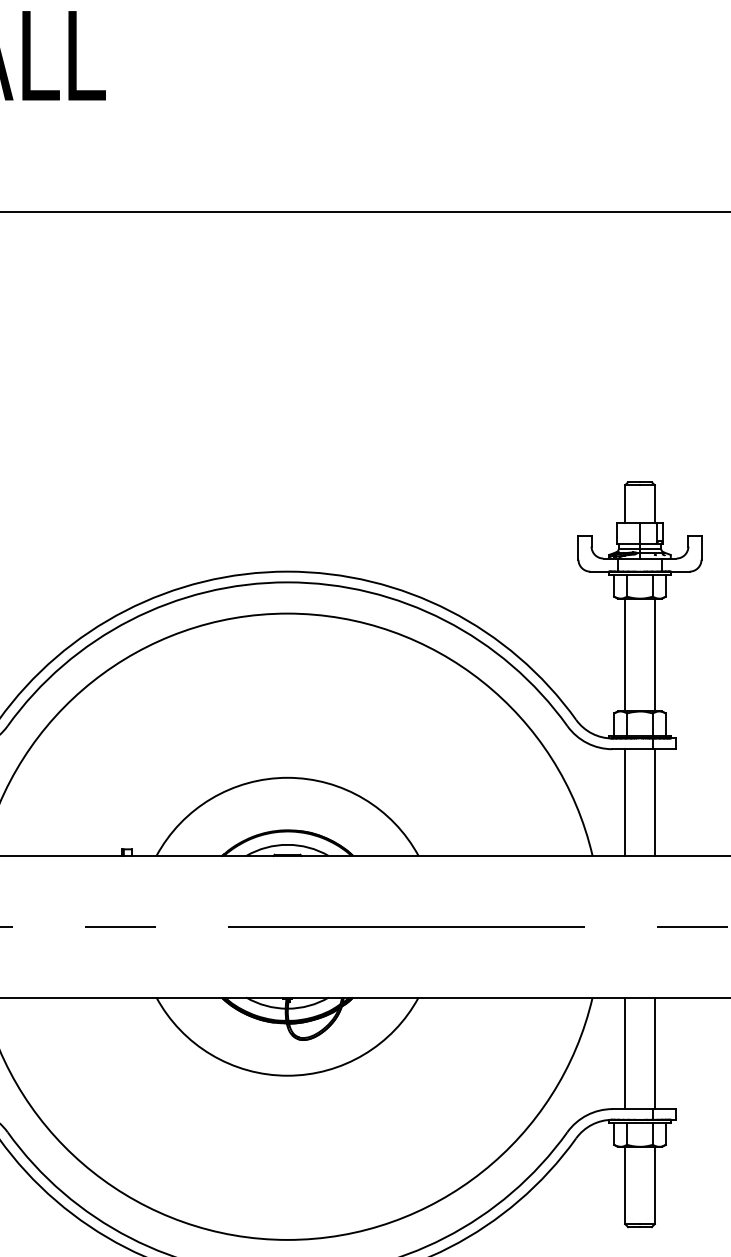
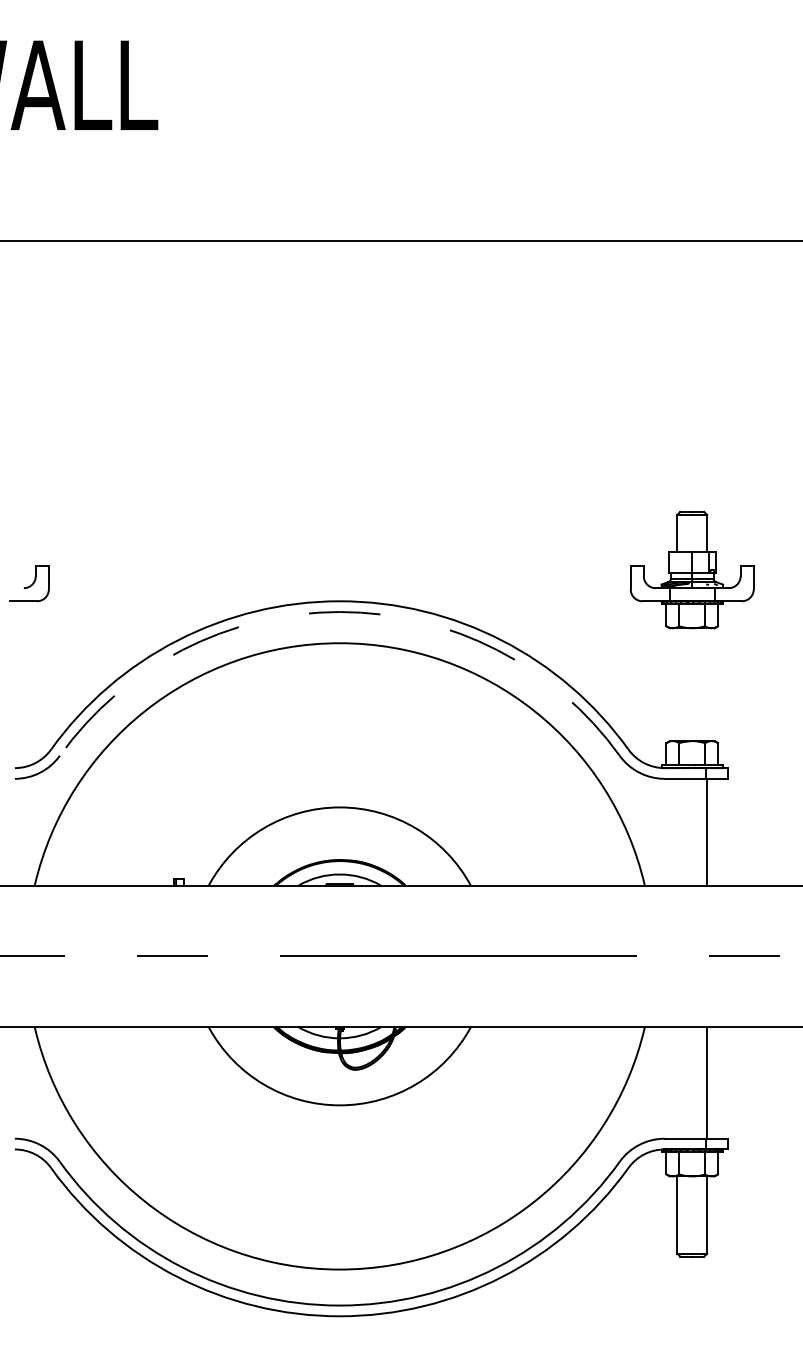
arc: (287, 582) -> (339, 612), solid -> dashed
line: (625, 654) -> (677, 684), removed
line: (655, 654) -> (707, 684), removed
line: (625, 801) -> (677, 831), removed
line: (625, 1052) -> (677, 1082), removed

